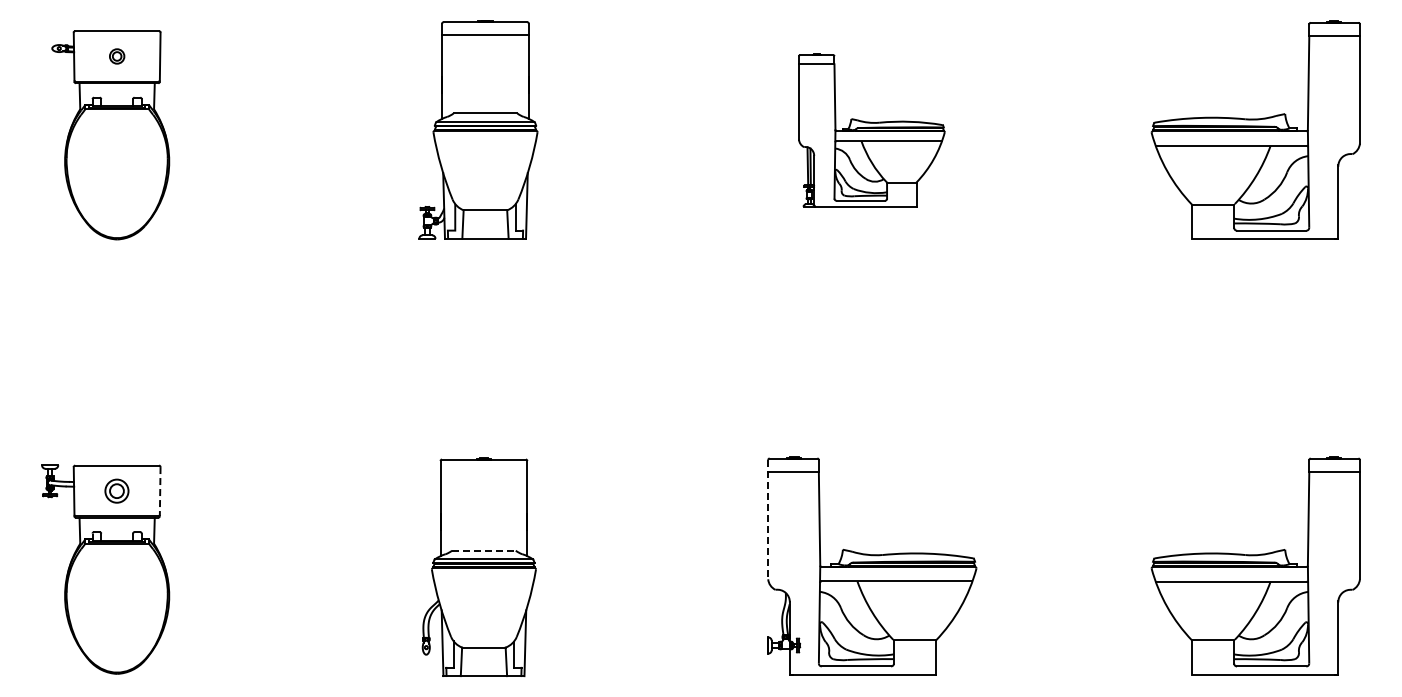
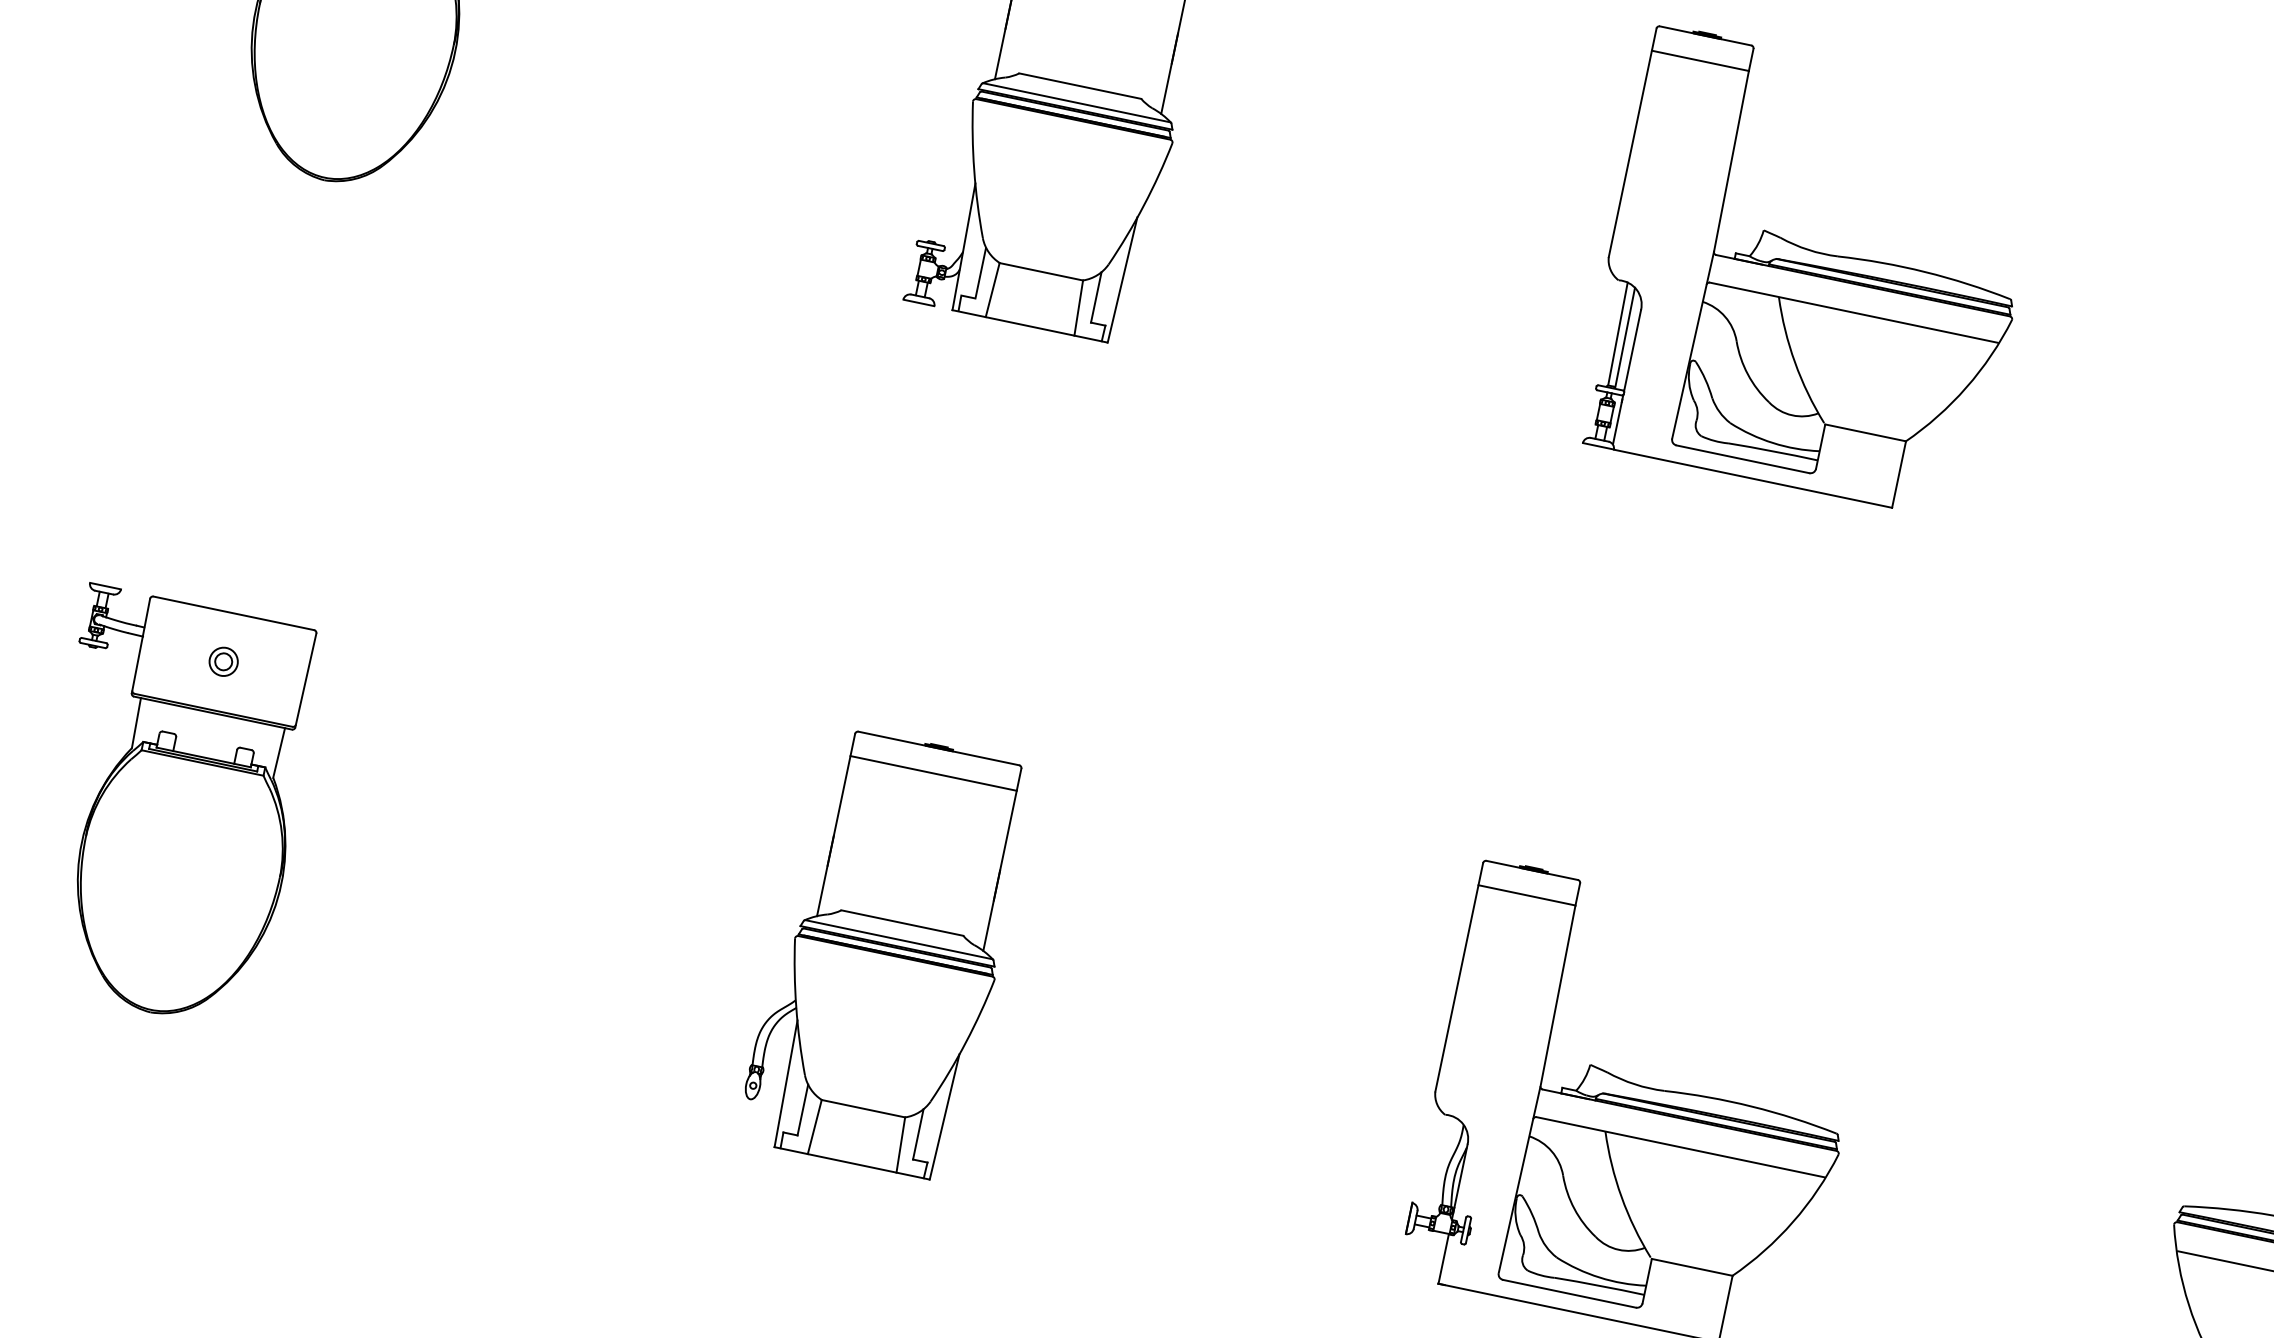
part: (871, 130) -> (1812, 273), size x1.43
line: (483, 472) -> (932, 773), added
part: (117, 490) -> (224, 661), size x0.62
line: (160, 491) -> (306, 680), dashed -> solid
line: (768, 519) -> (1459, 977), dashed -> solid
line: (483, 550) -> (901, 922), dashed -> solid

